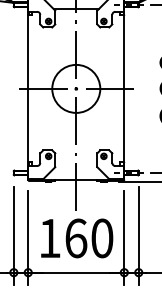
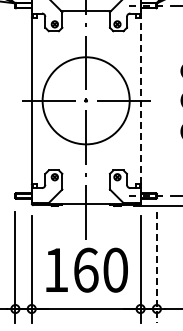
circle: (75, 88) -> (85, 100), size x1.6
line: (124, 88) -> (140, 100), solid -> dashed
line: (138, 236) -> (156, 267), solid -> dashed

